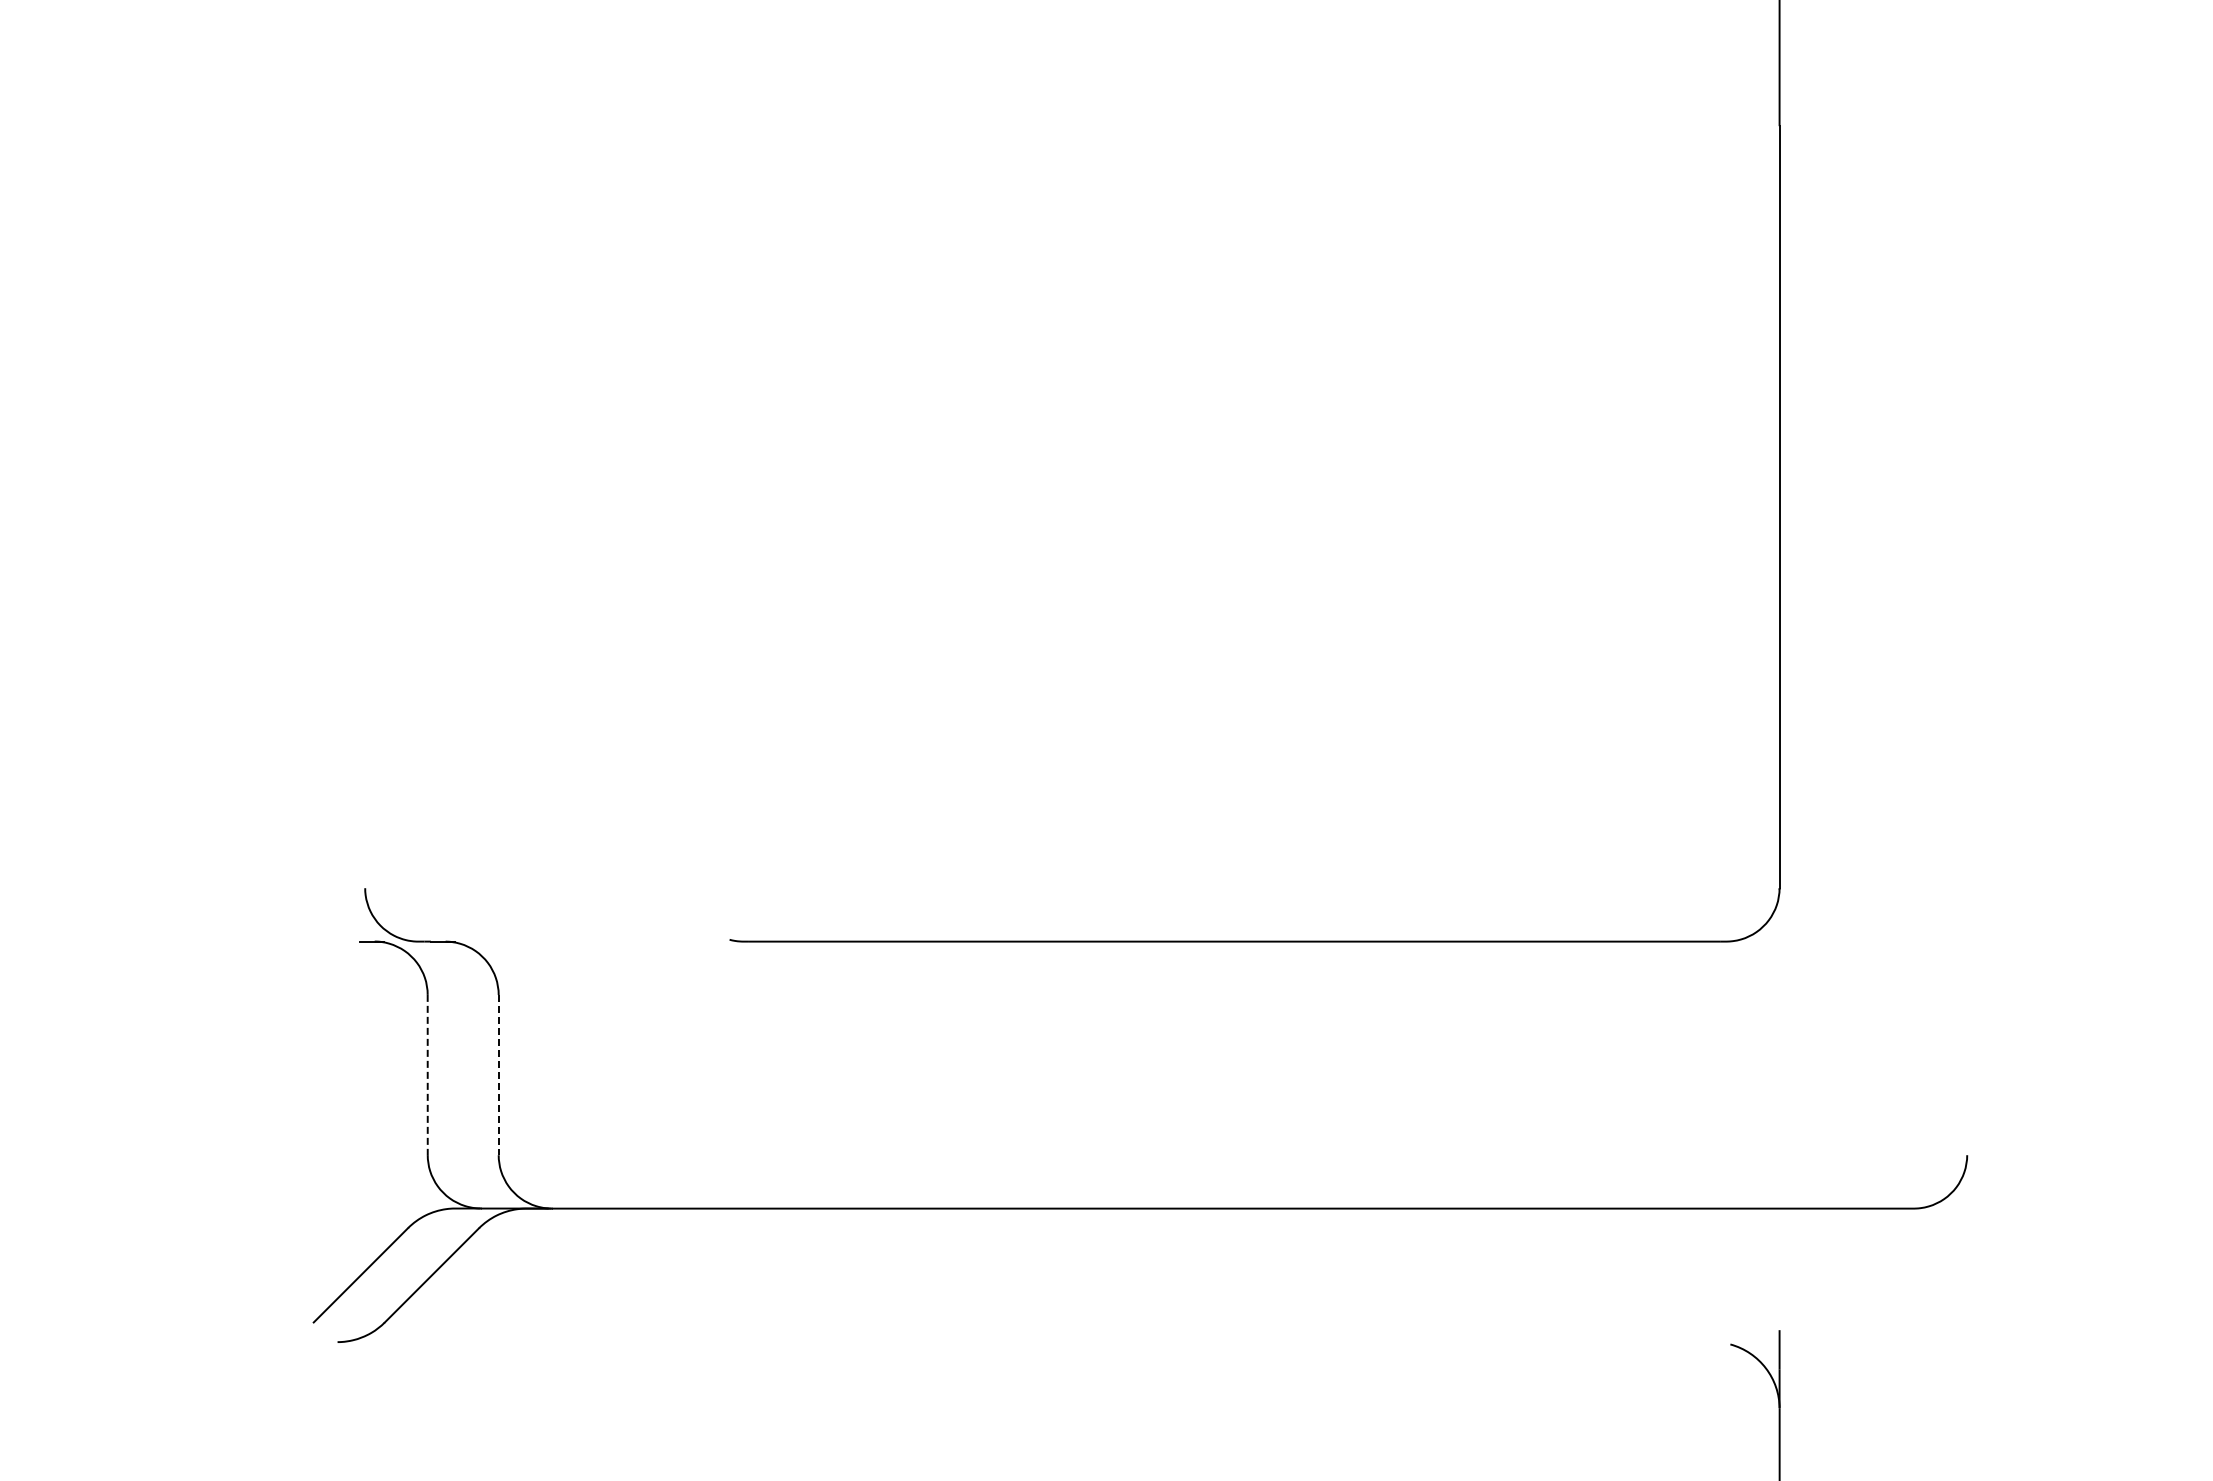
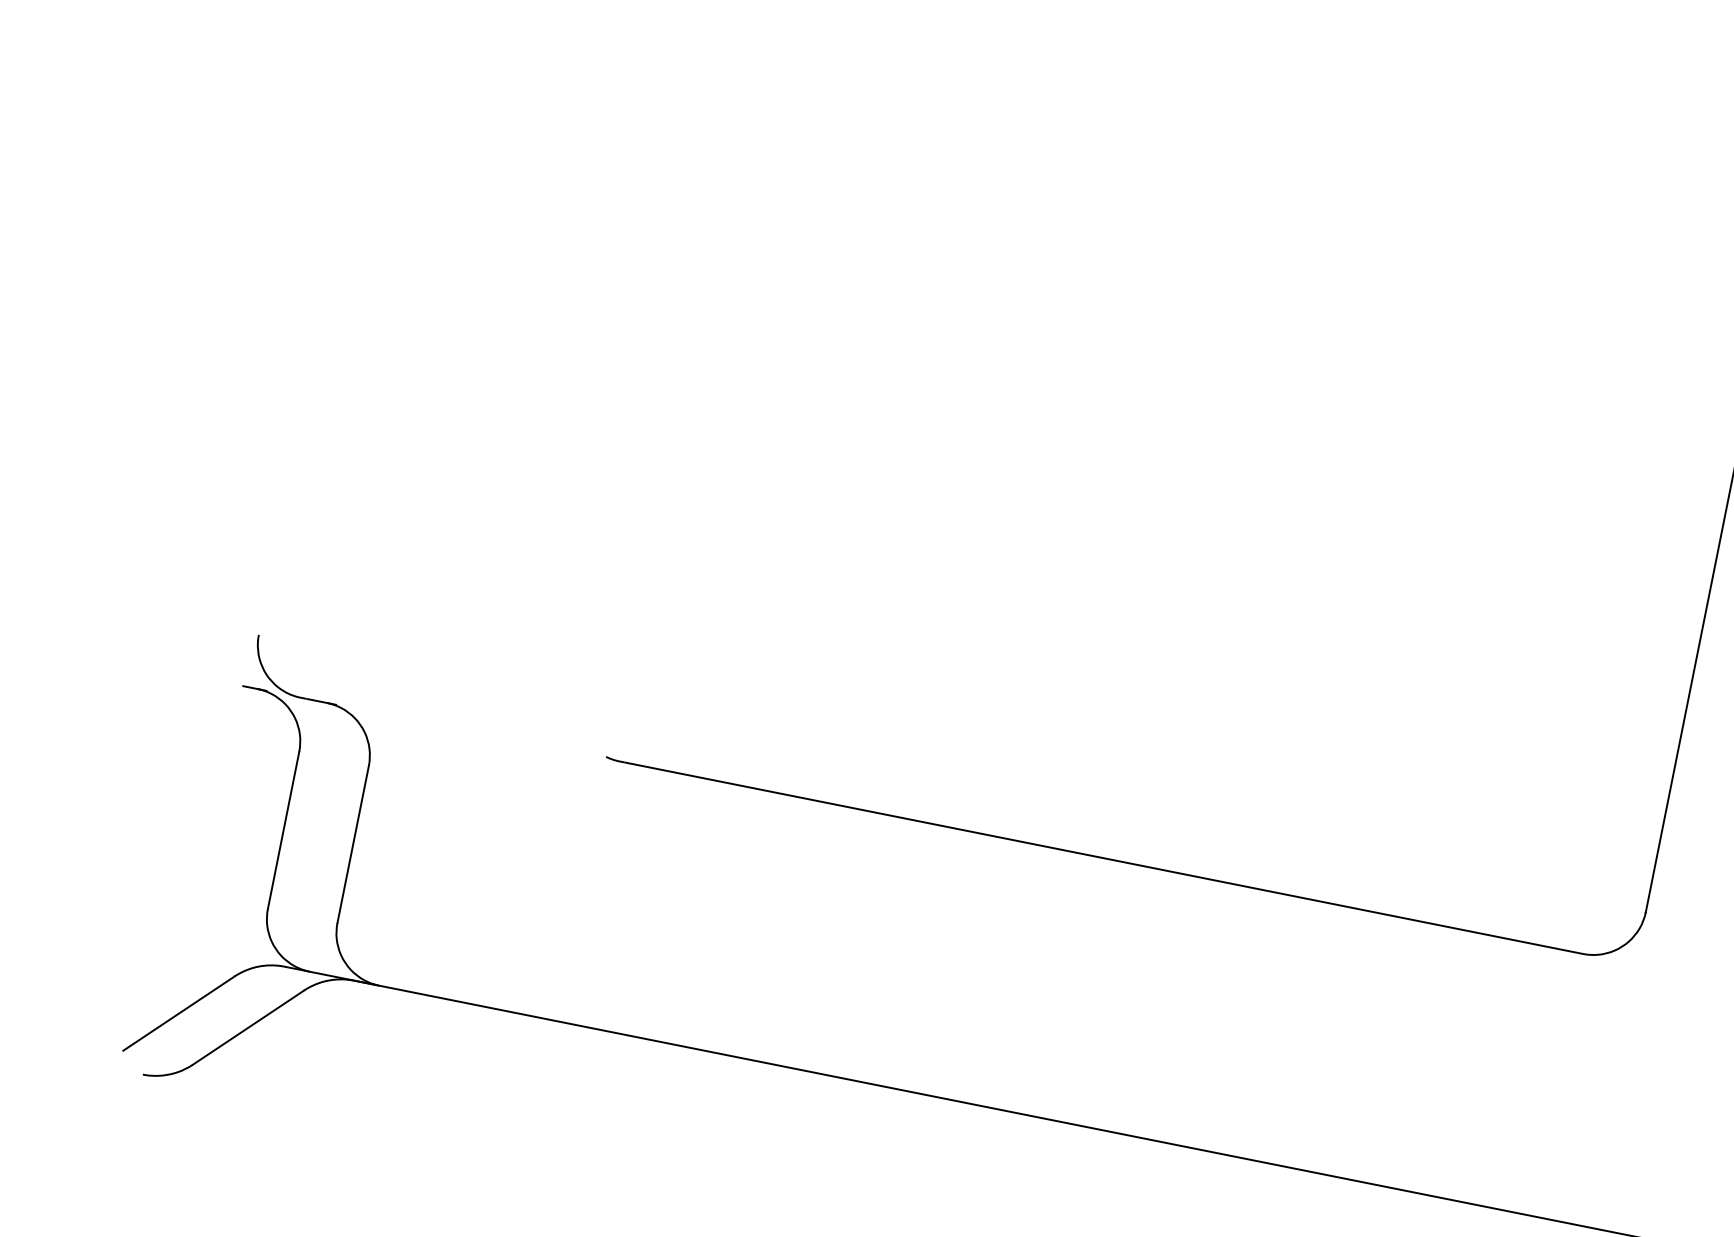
line: (427, 1075) -> (283, 830), dashed -> solid
line: (498, 1075) -> (352, 844), dashed -> solid

